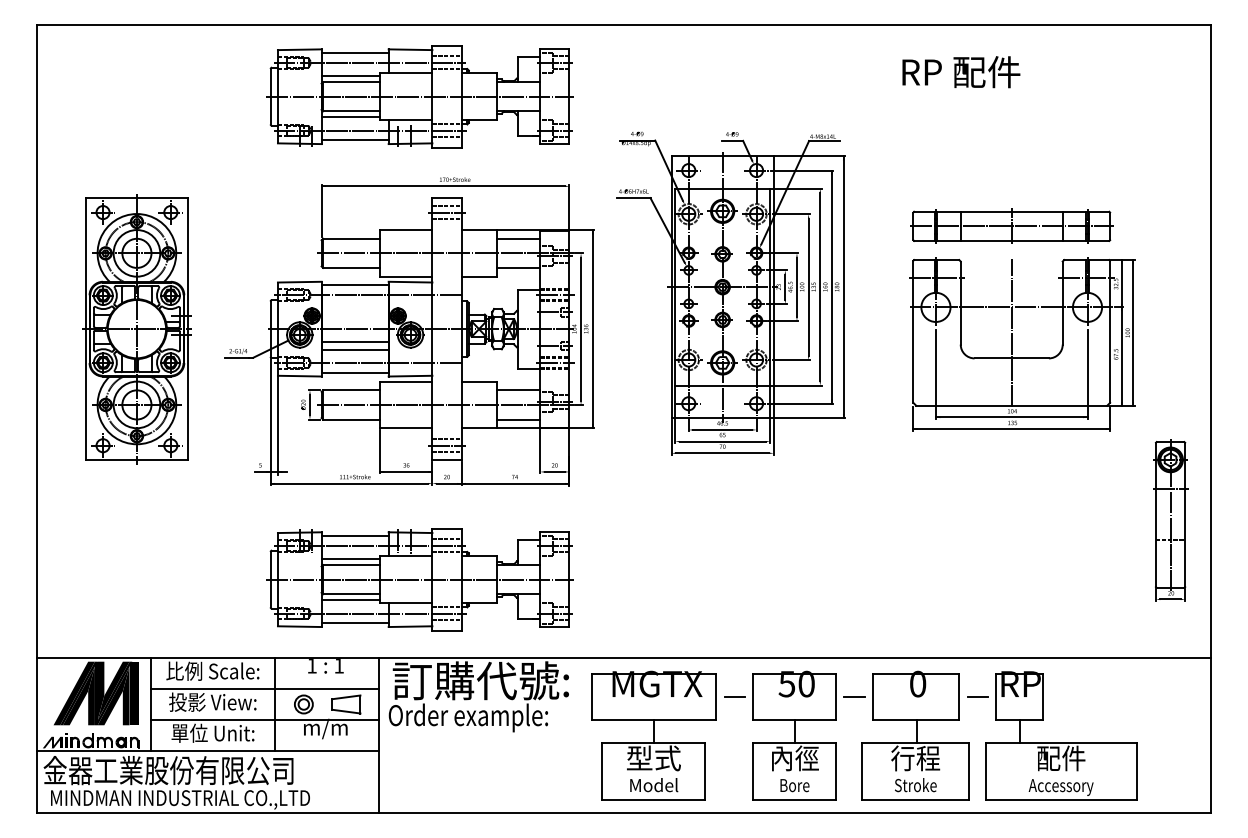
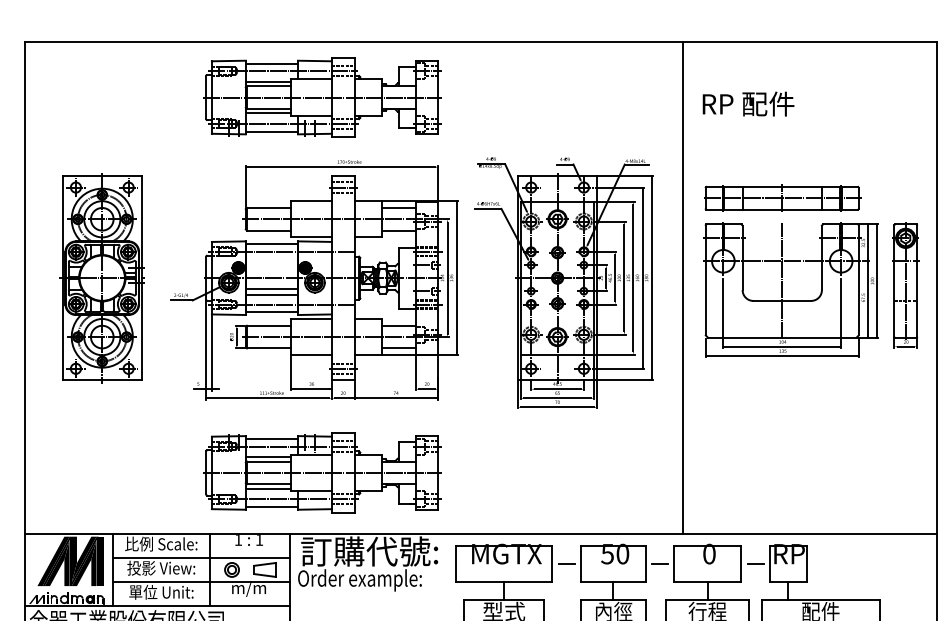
text: (961, 72) -> (748, 104), moved
part: (730, 293) -> (563, 283), moved
line: (883, 341) -> (682, 287), added
part: (1170, 520) -> (905, 285), moved

